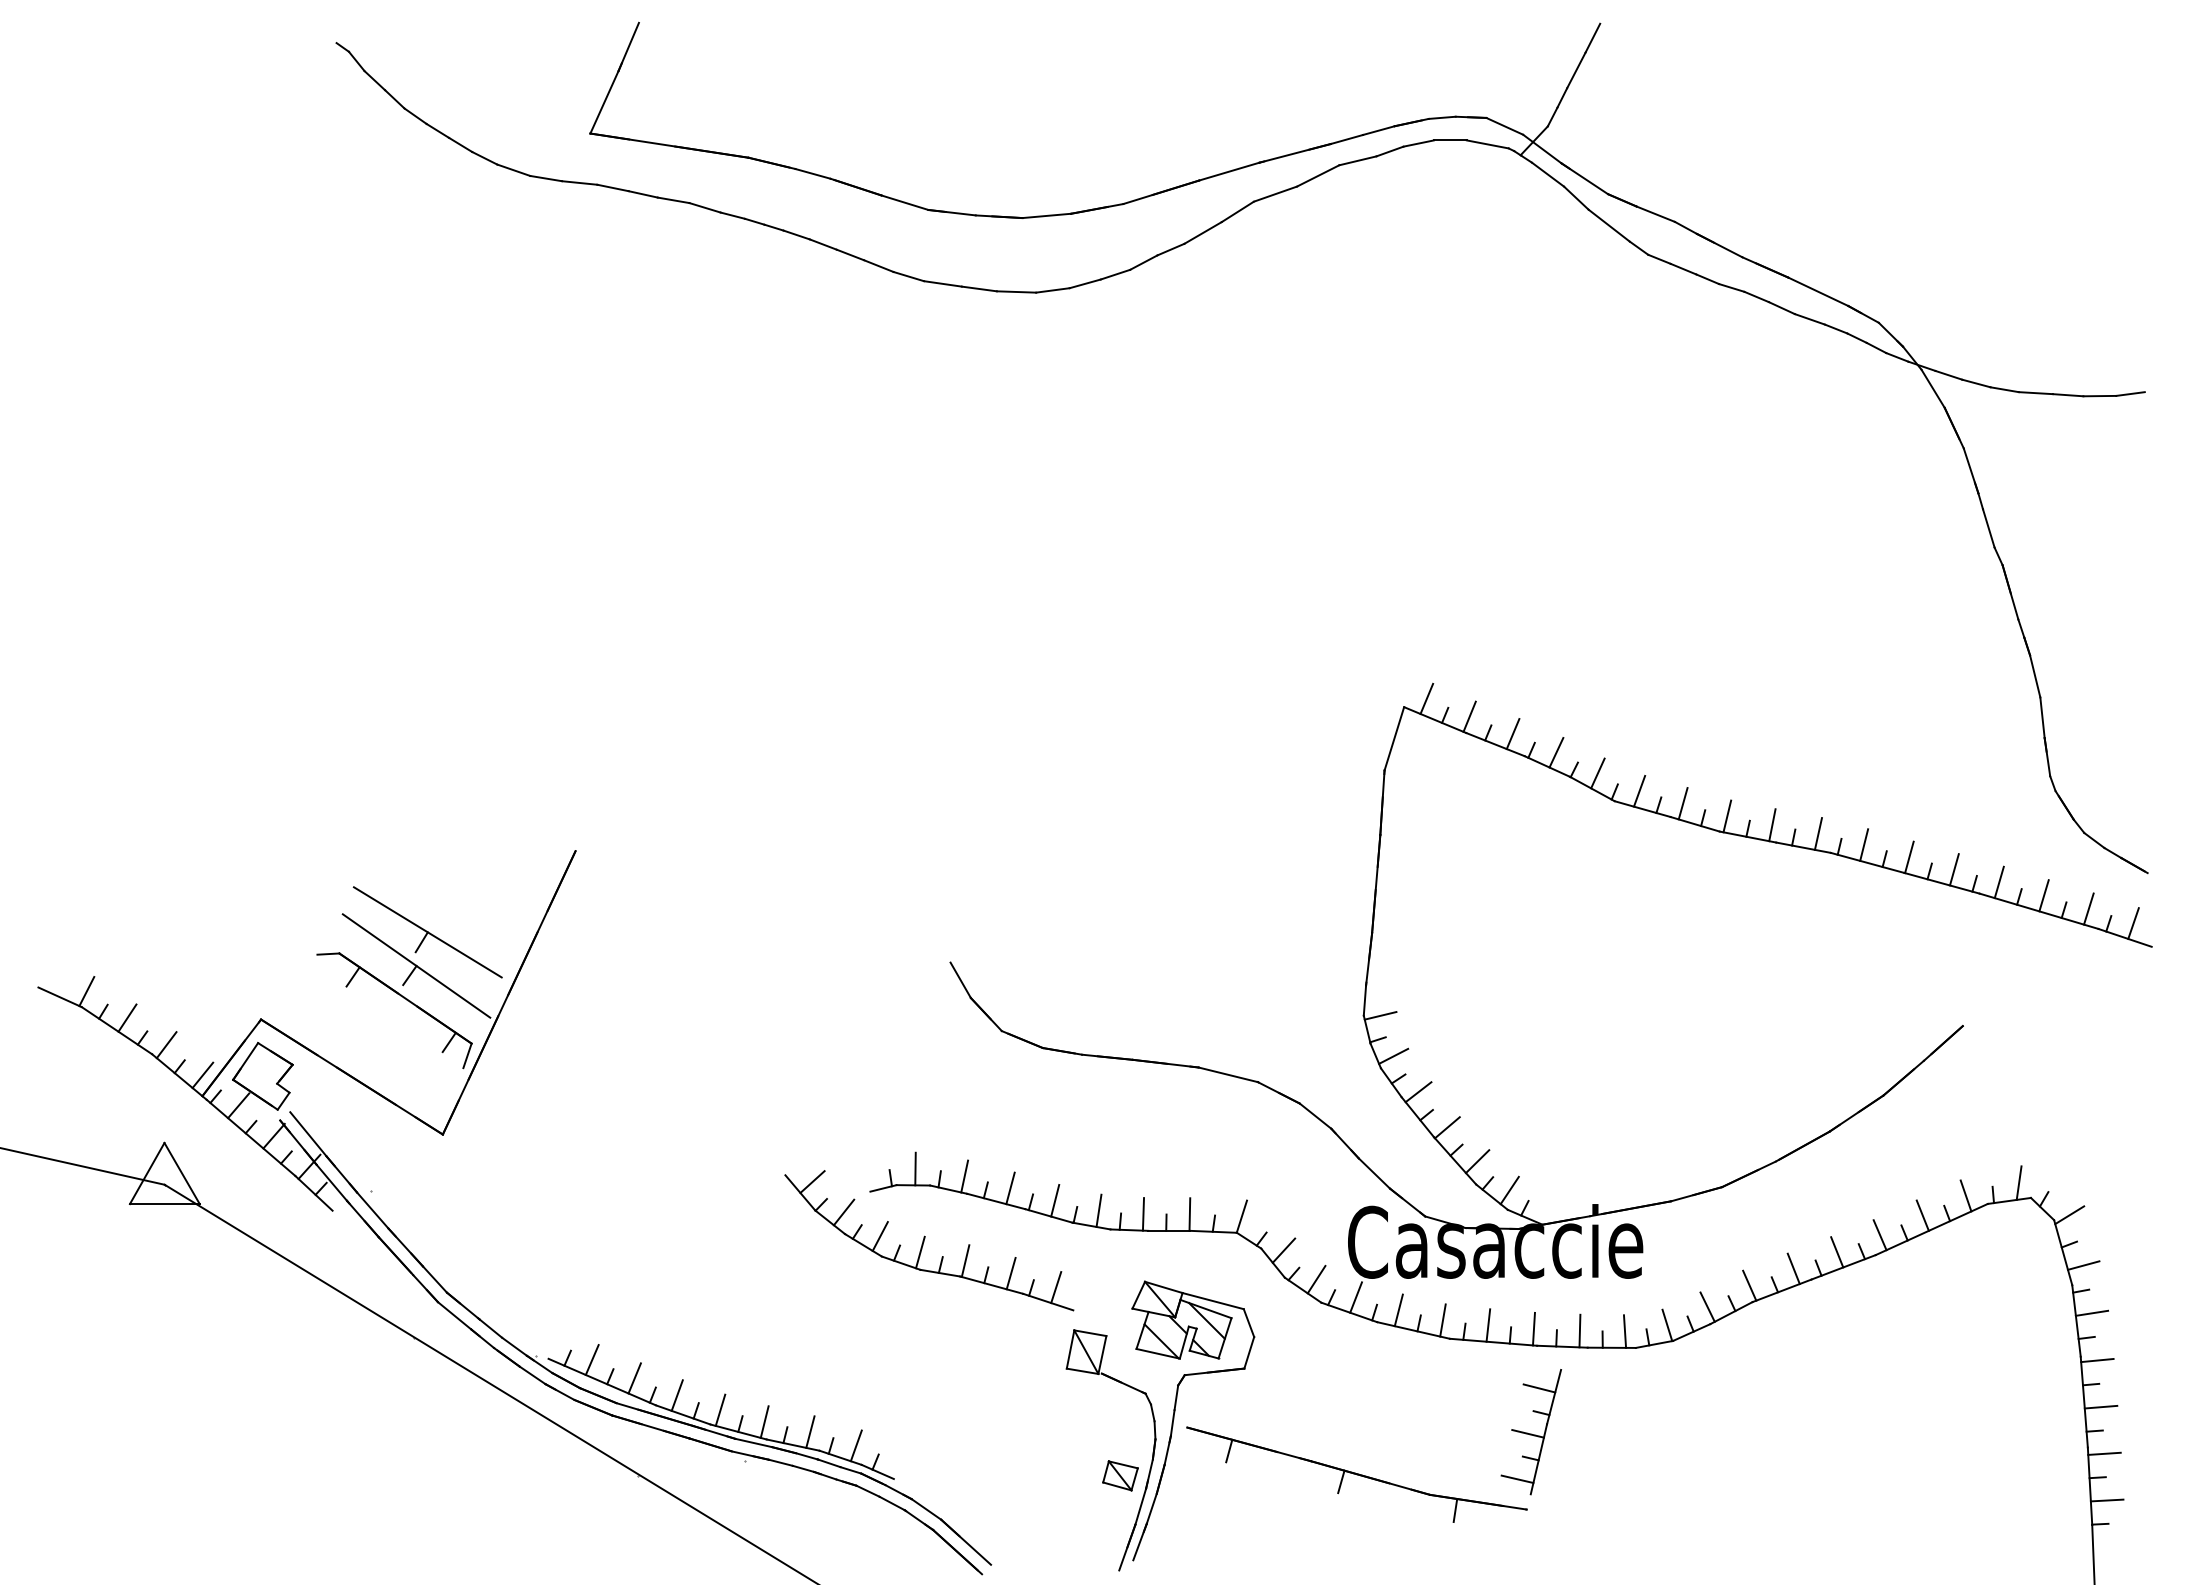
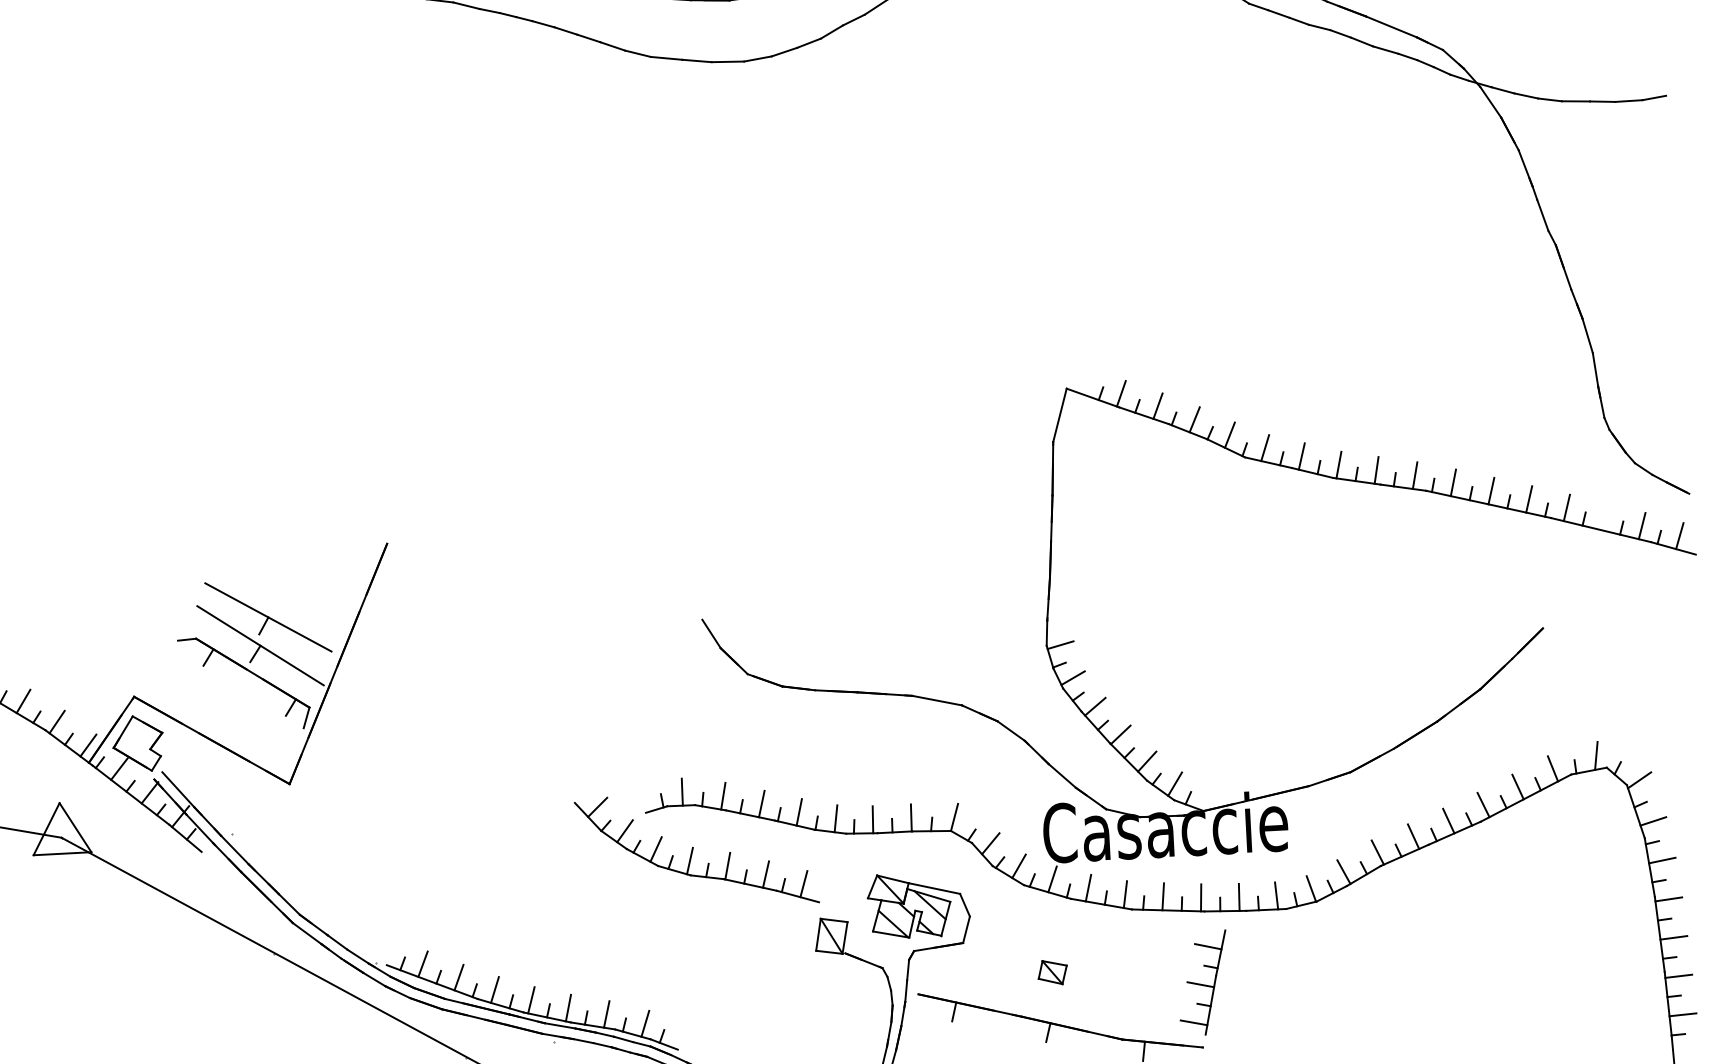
line: (1426, 698) -> (1084, 380), removed
line: (2043, 895) -> (1604, 516), removed
part: (1120, 1475) -> (1052, 972), moved

